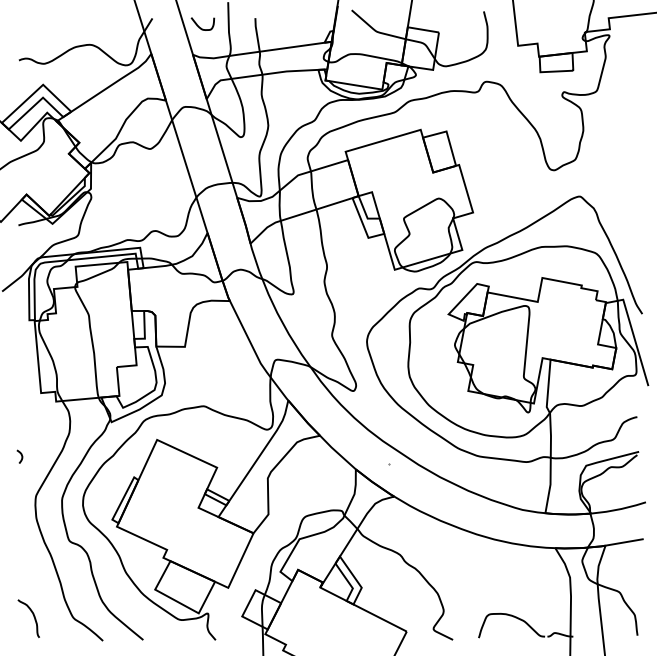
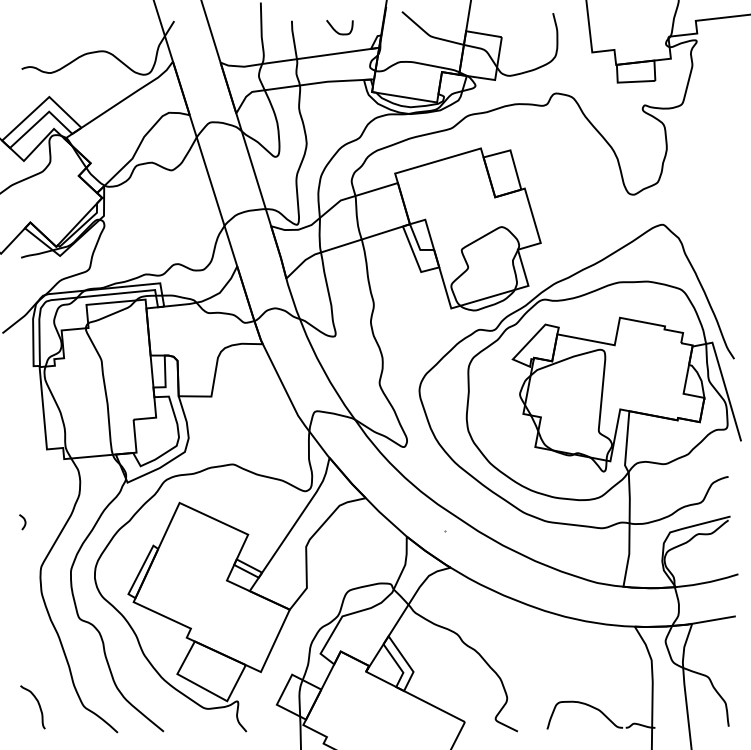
curve: (199, 26) -> (336, 30), moved

